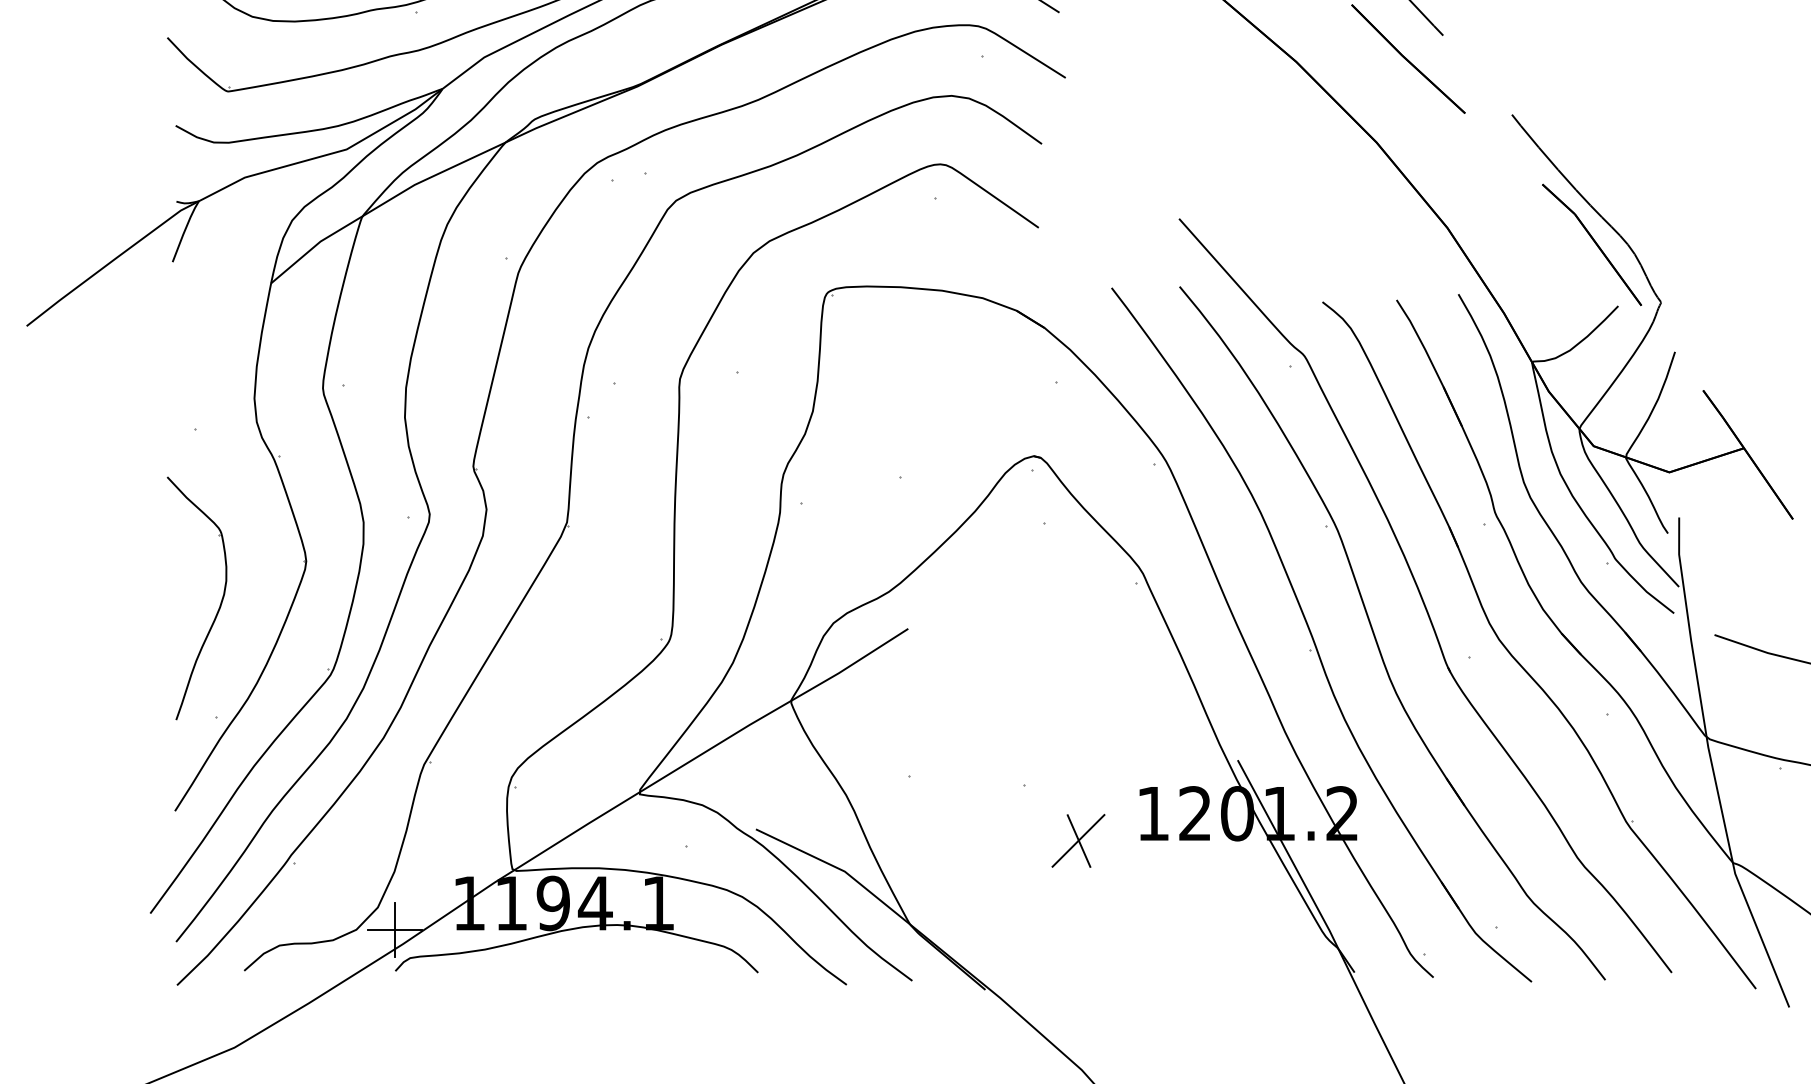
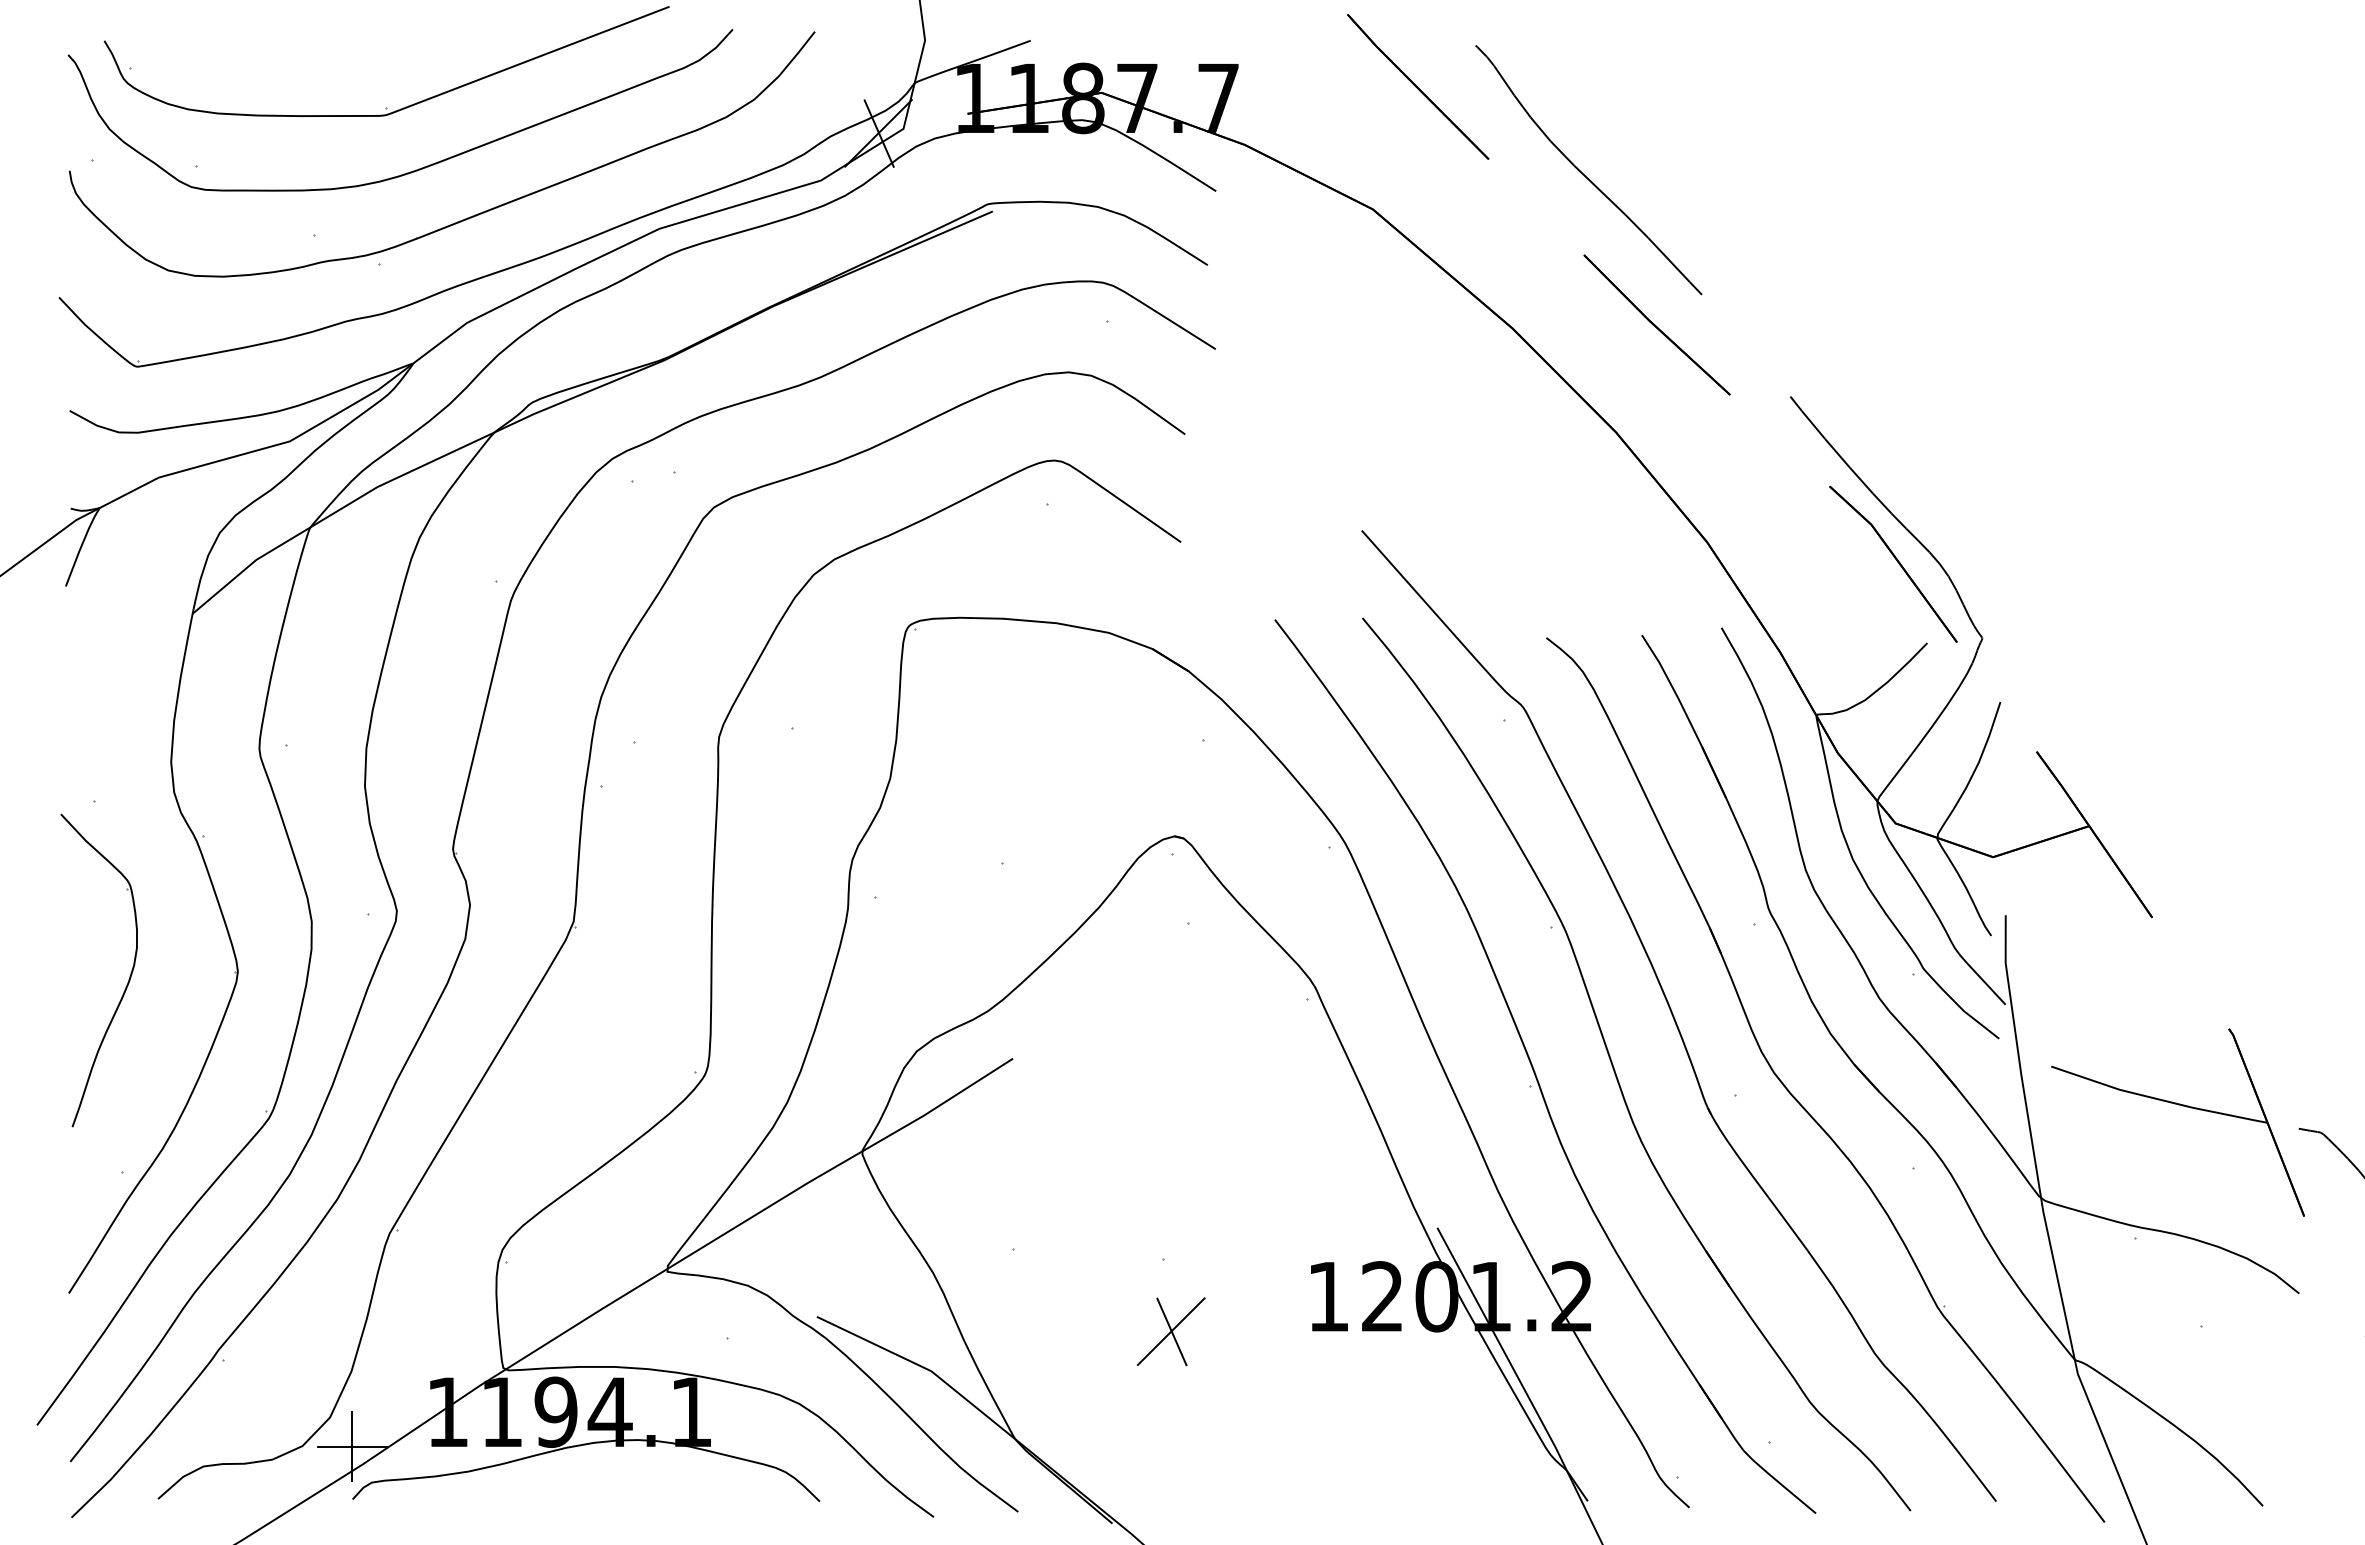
part: (218, 609) -> (126, 984), moved
part: (1078, 840) -> (1171, 1331), moved

